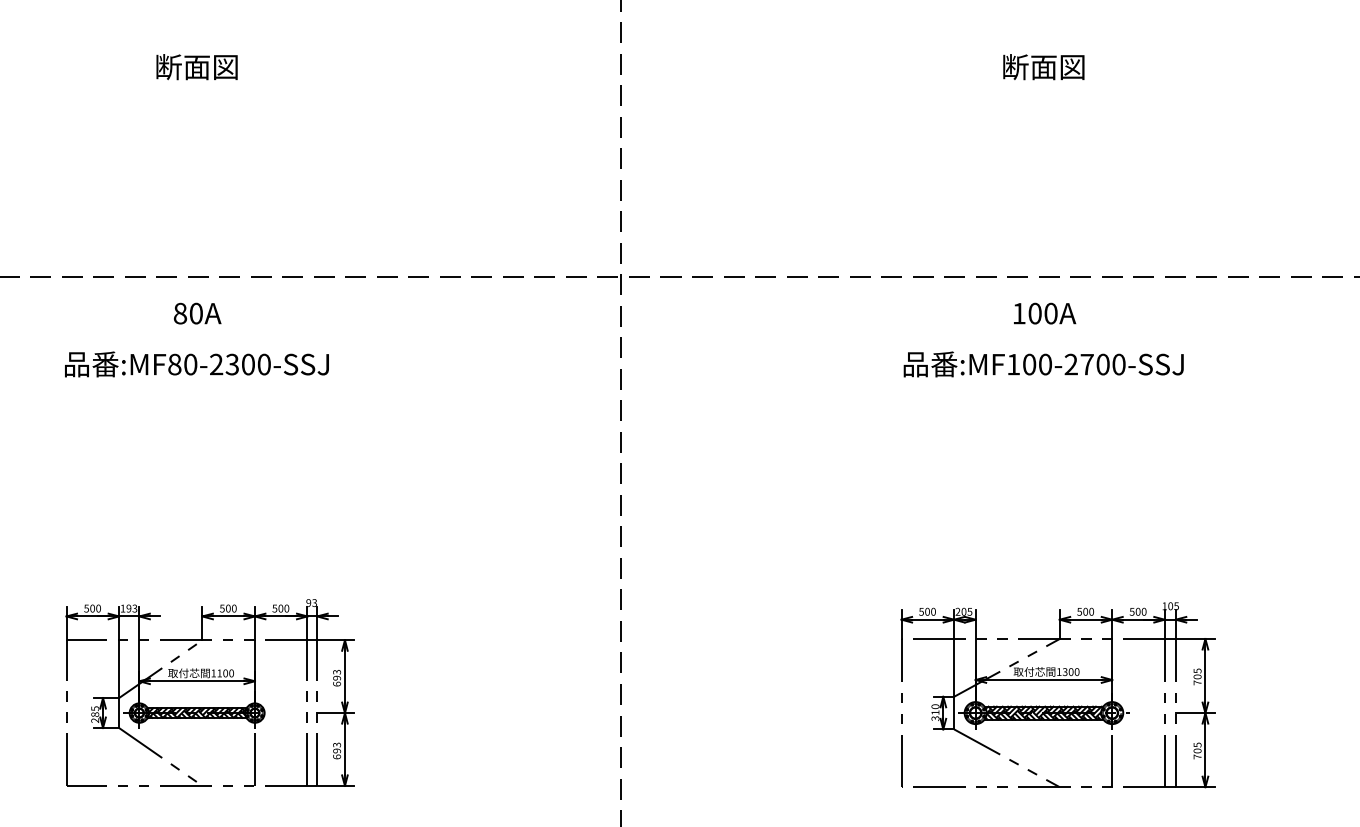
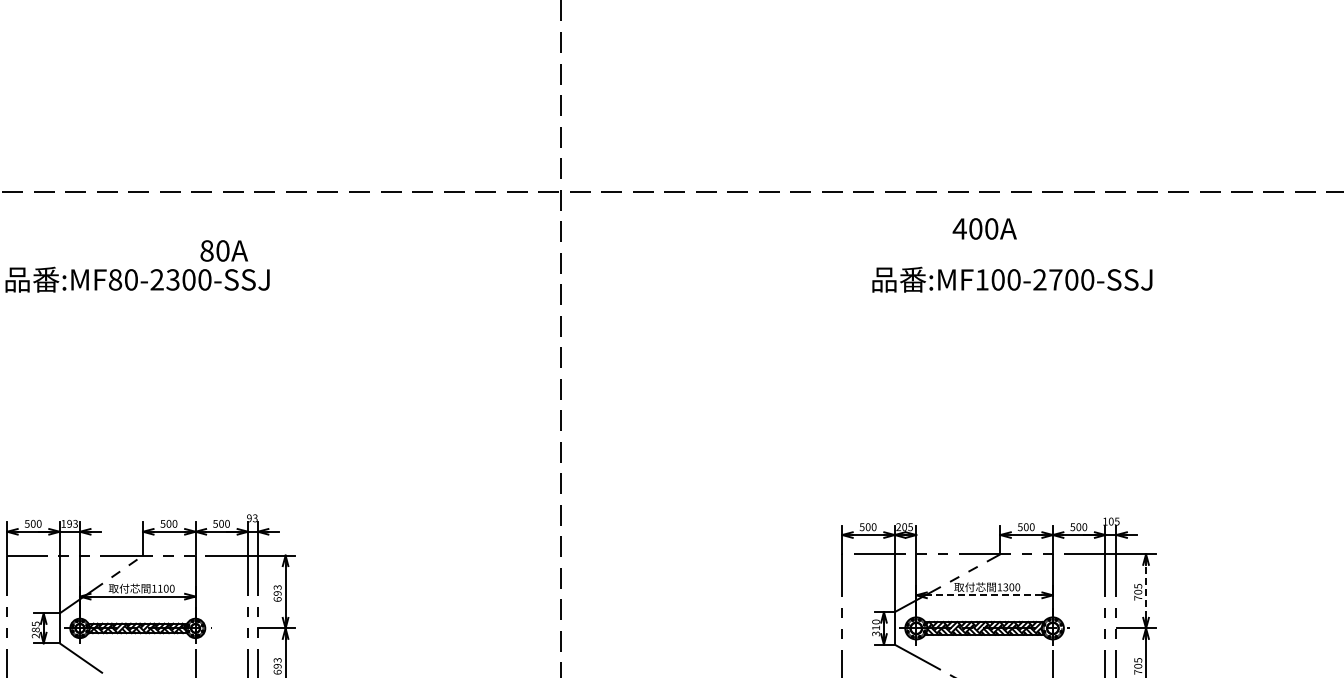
text: (197, 313) -> (224, 250), moved
text: (1019, 313) -> (960, 228), 100A -> 400A
text: (1043, 364) -> (1012, 279), moved
line: (1205, 676) -> (1146, 591), solid -> dashed
line: (1043, 680) -> (984, 595), solid -> dashed

